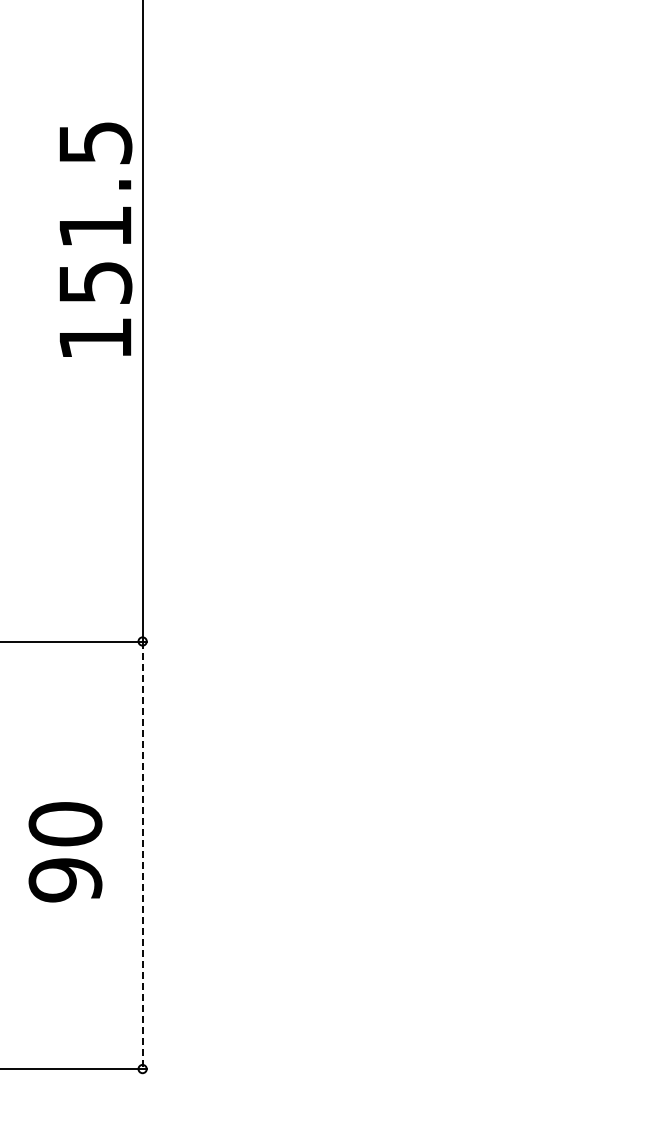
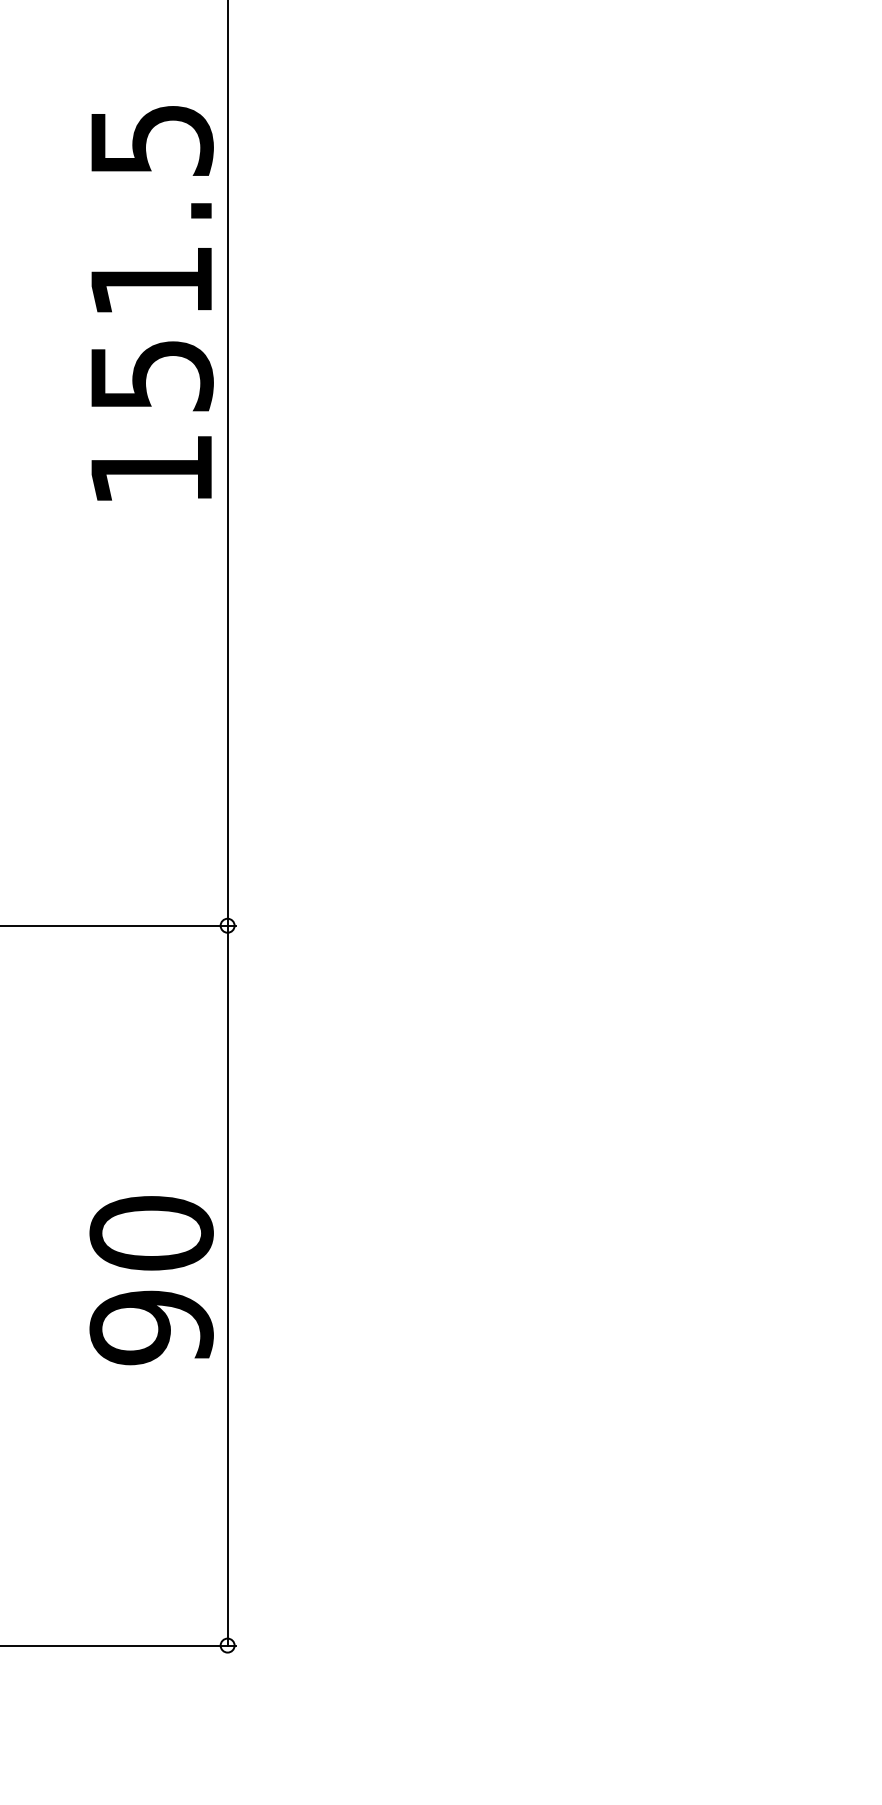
text: (95, 239) -> (151, 302), moved
text: (65, 852) -> (151, 1280), moved
line: (142, 855) -> (227, 1286), dashed -> solid

